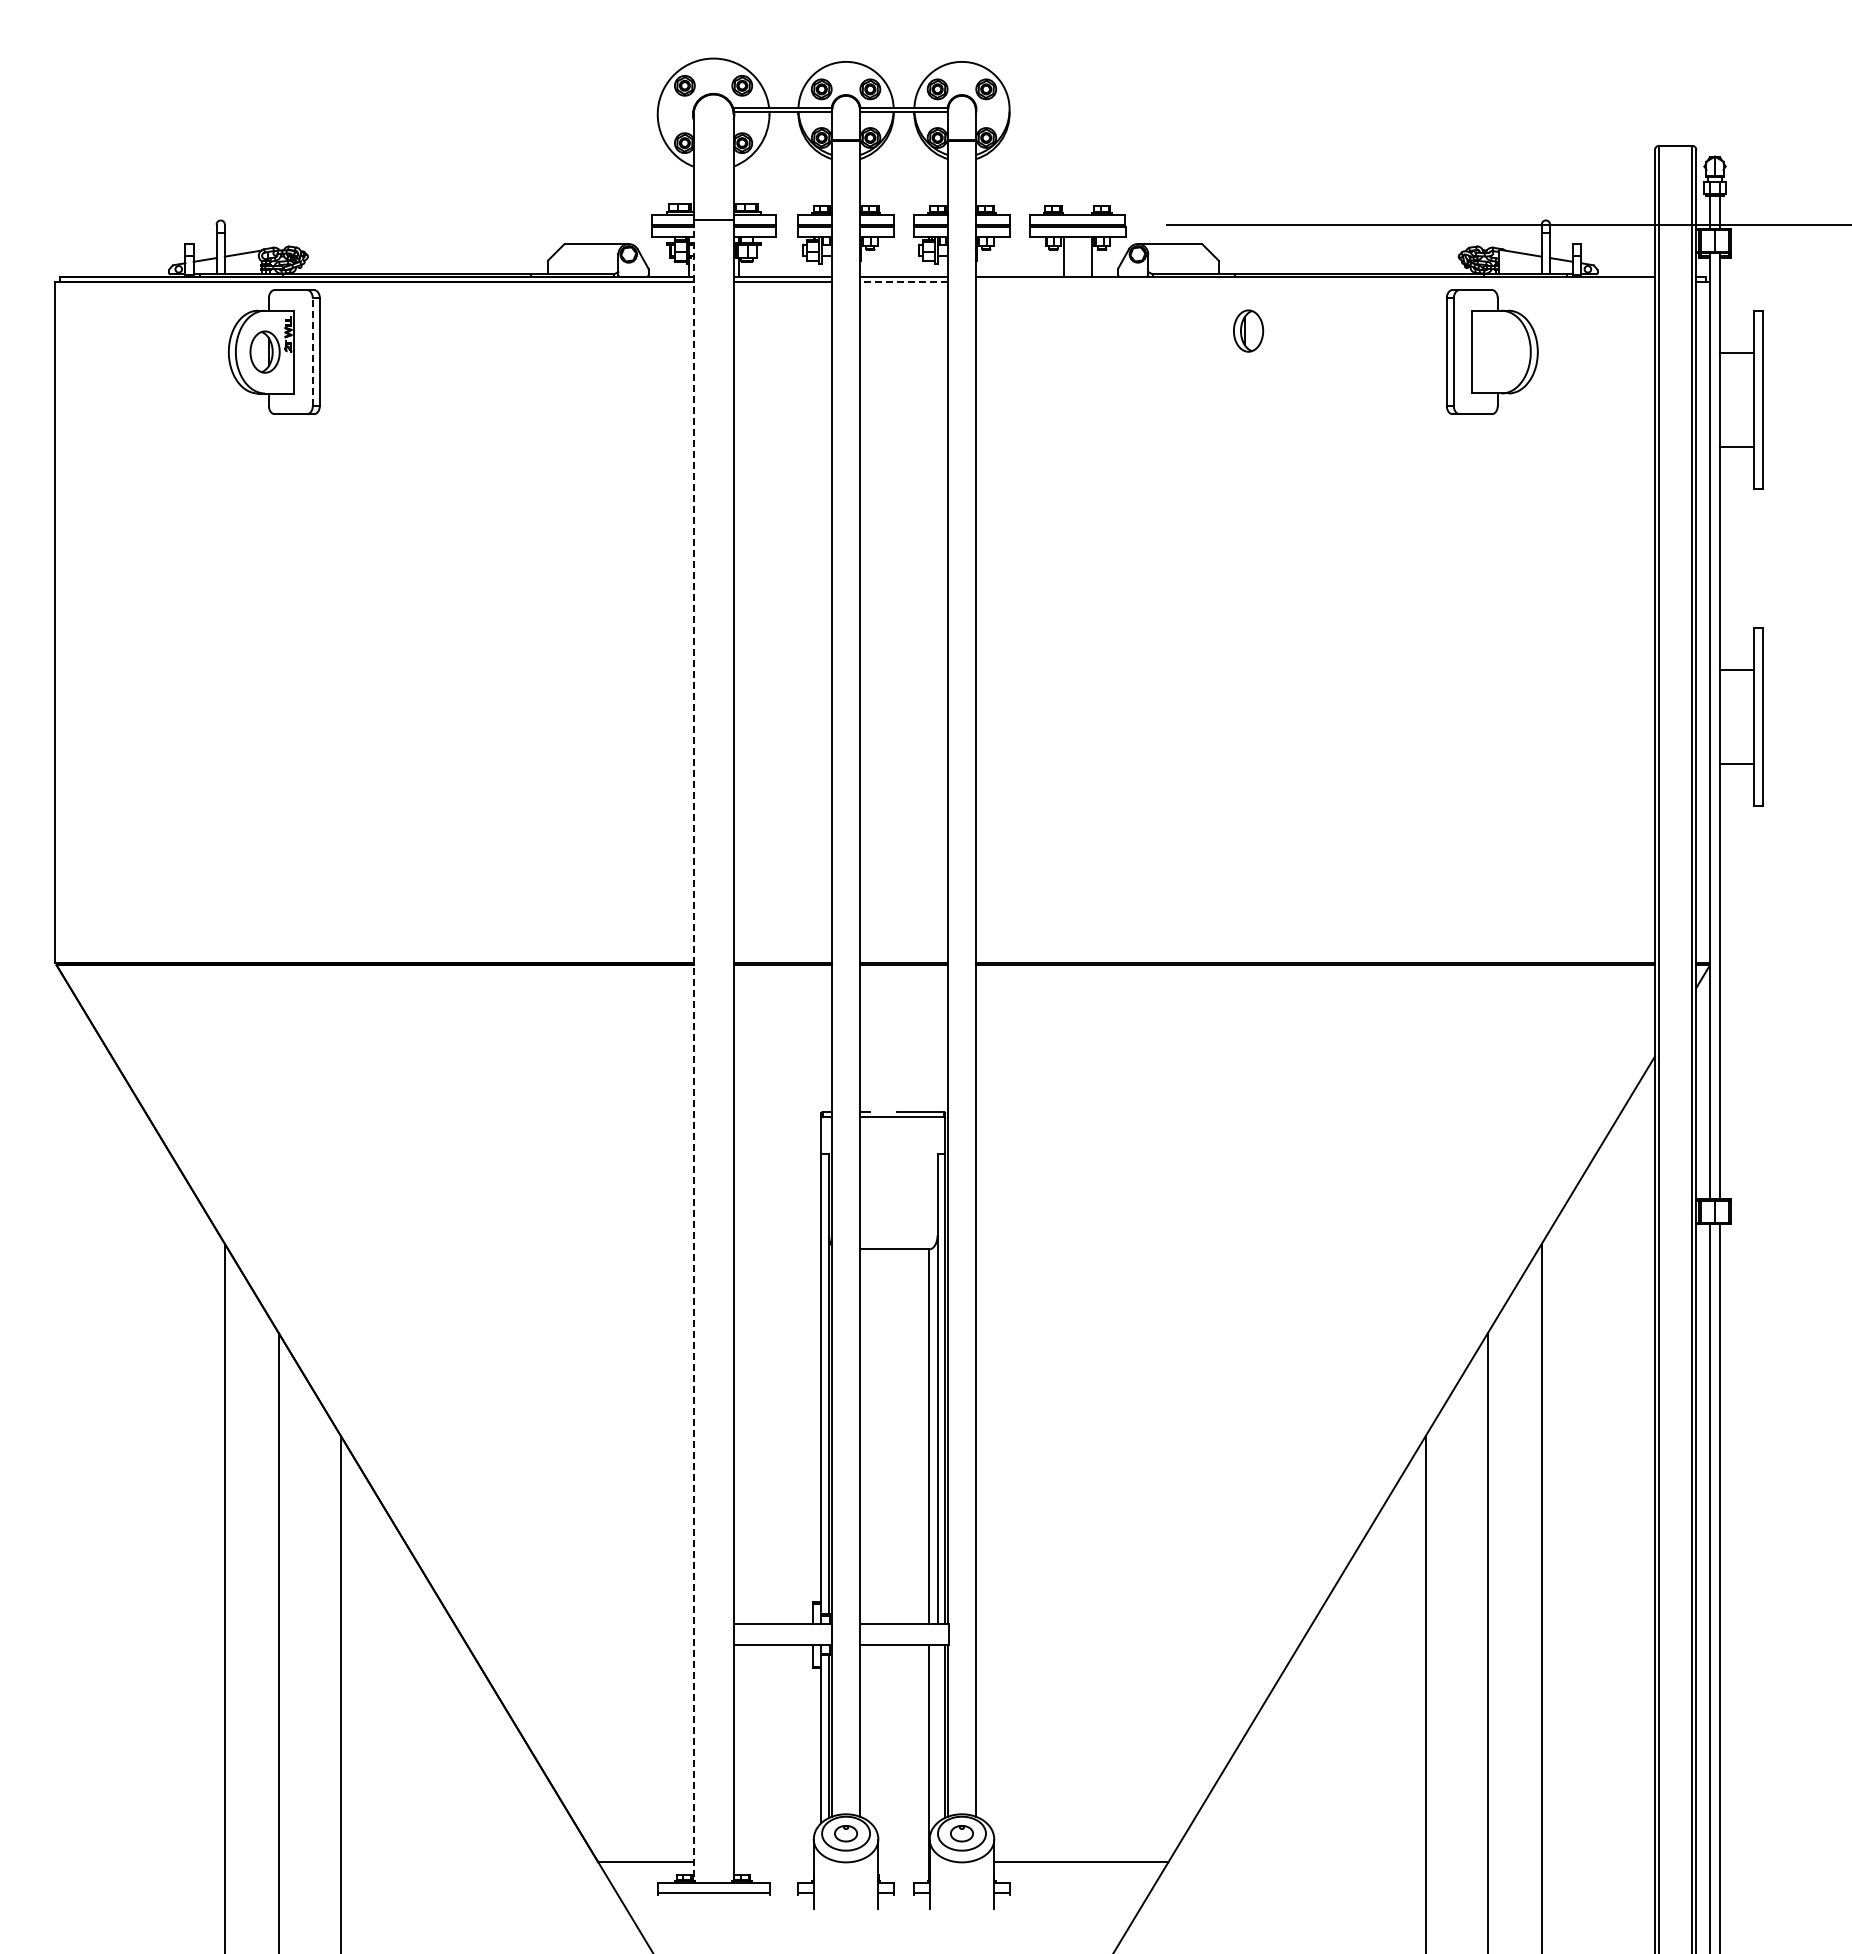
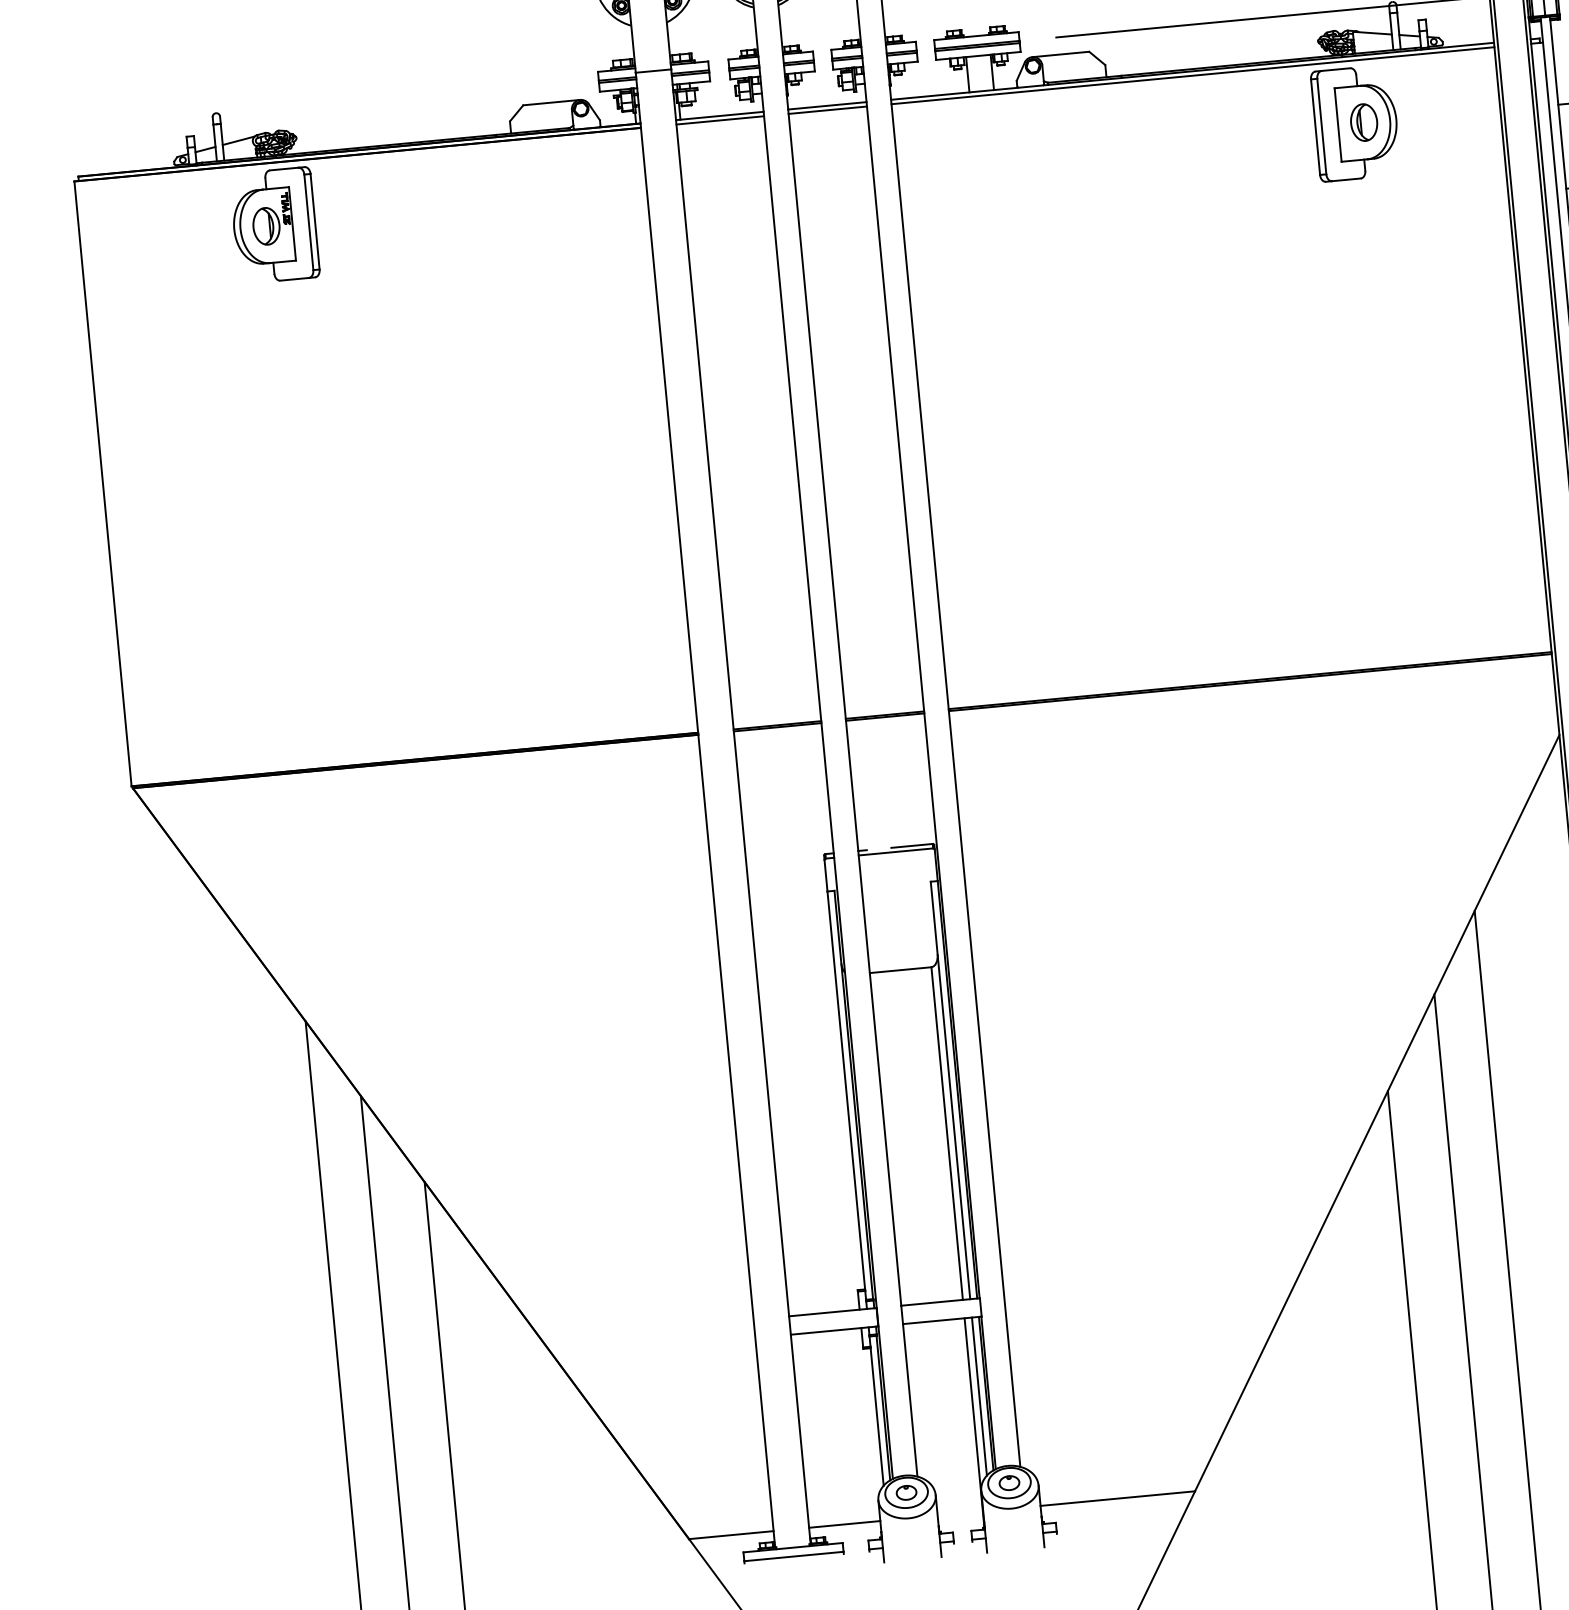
line: (903, 281) -> (827, 110), dashed -> solid
line: (1314, 281) -> (1192, 75), added
part: (1248, 330) -> (1364, 122), moved
line: (312, 352) -> (308, 222), dashed -> solid
line: (693, 1050) -> (705, 810), dashed -> solid
line: (937, 1733) -> (979, 1396), added
line: (773, 1862) -> (844, 1524), added

